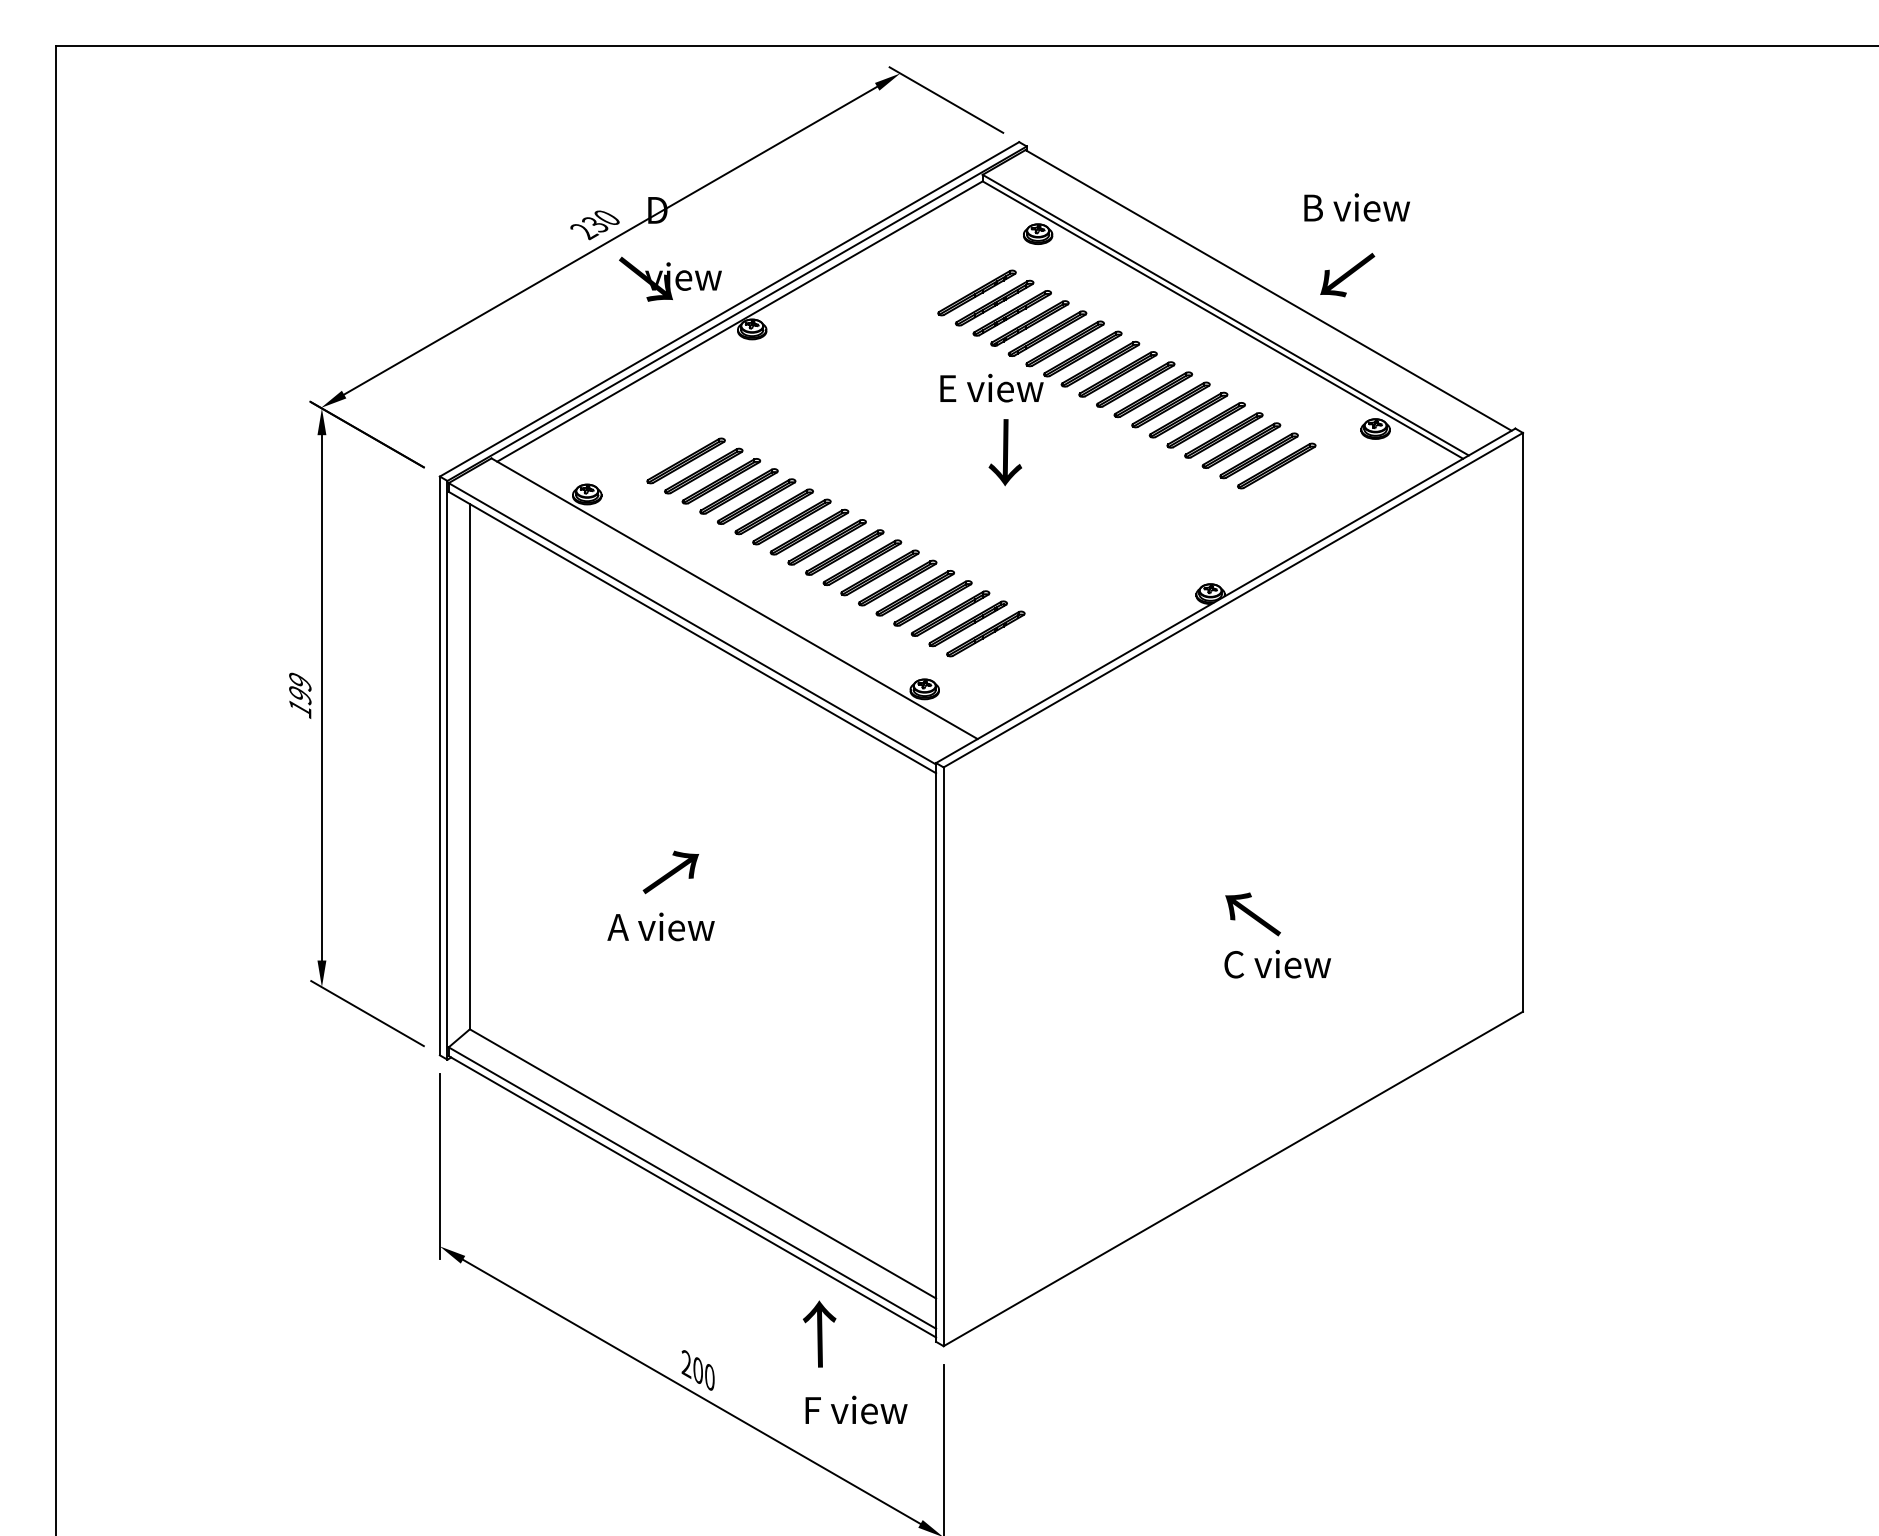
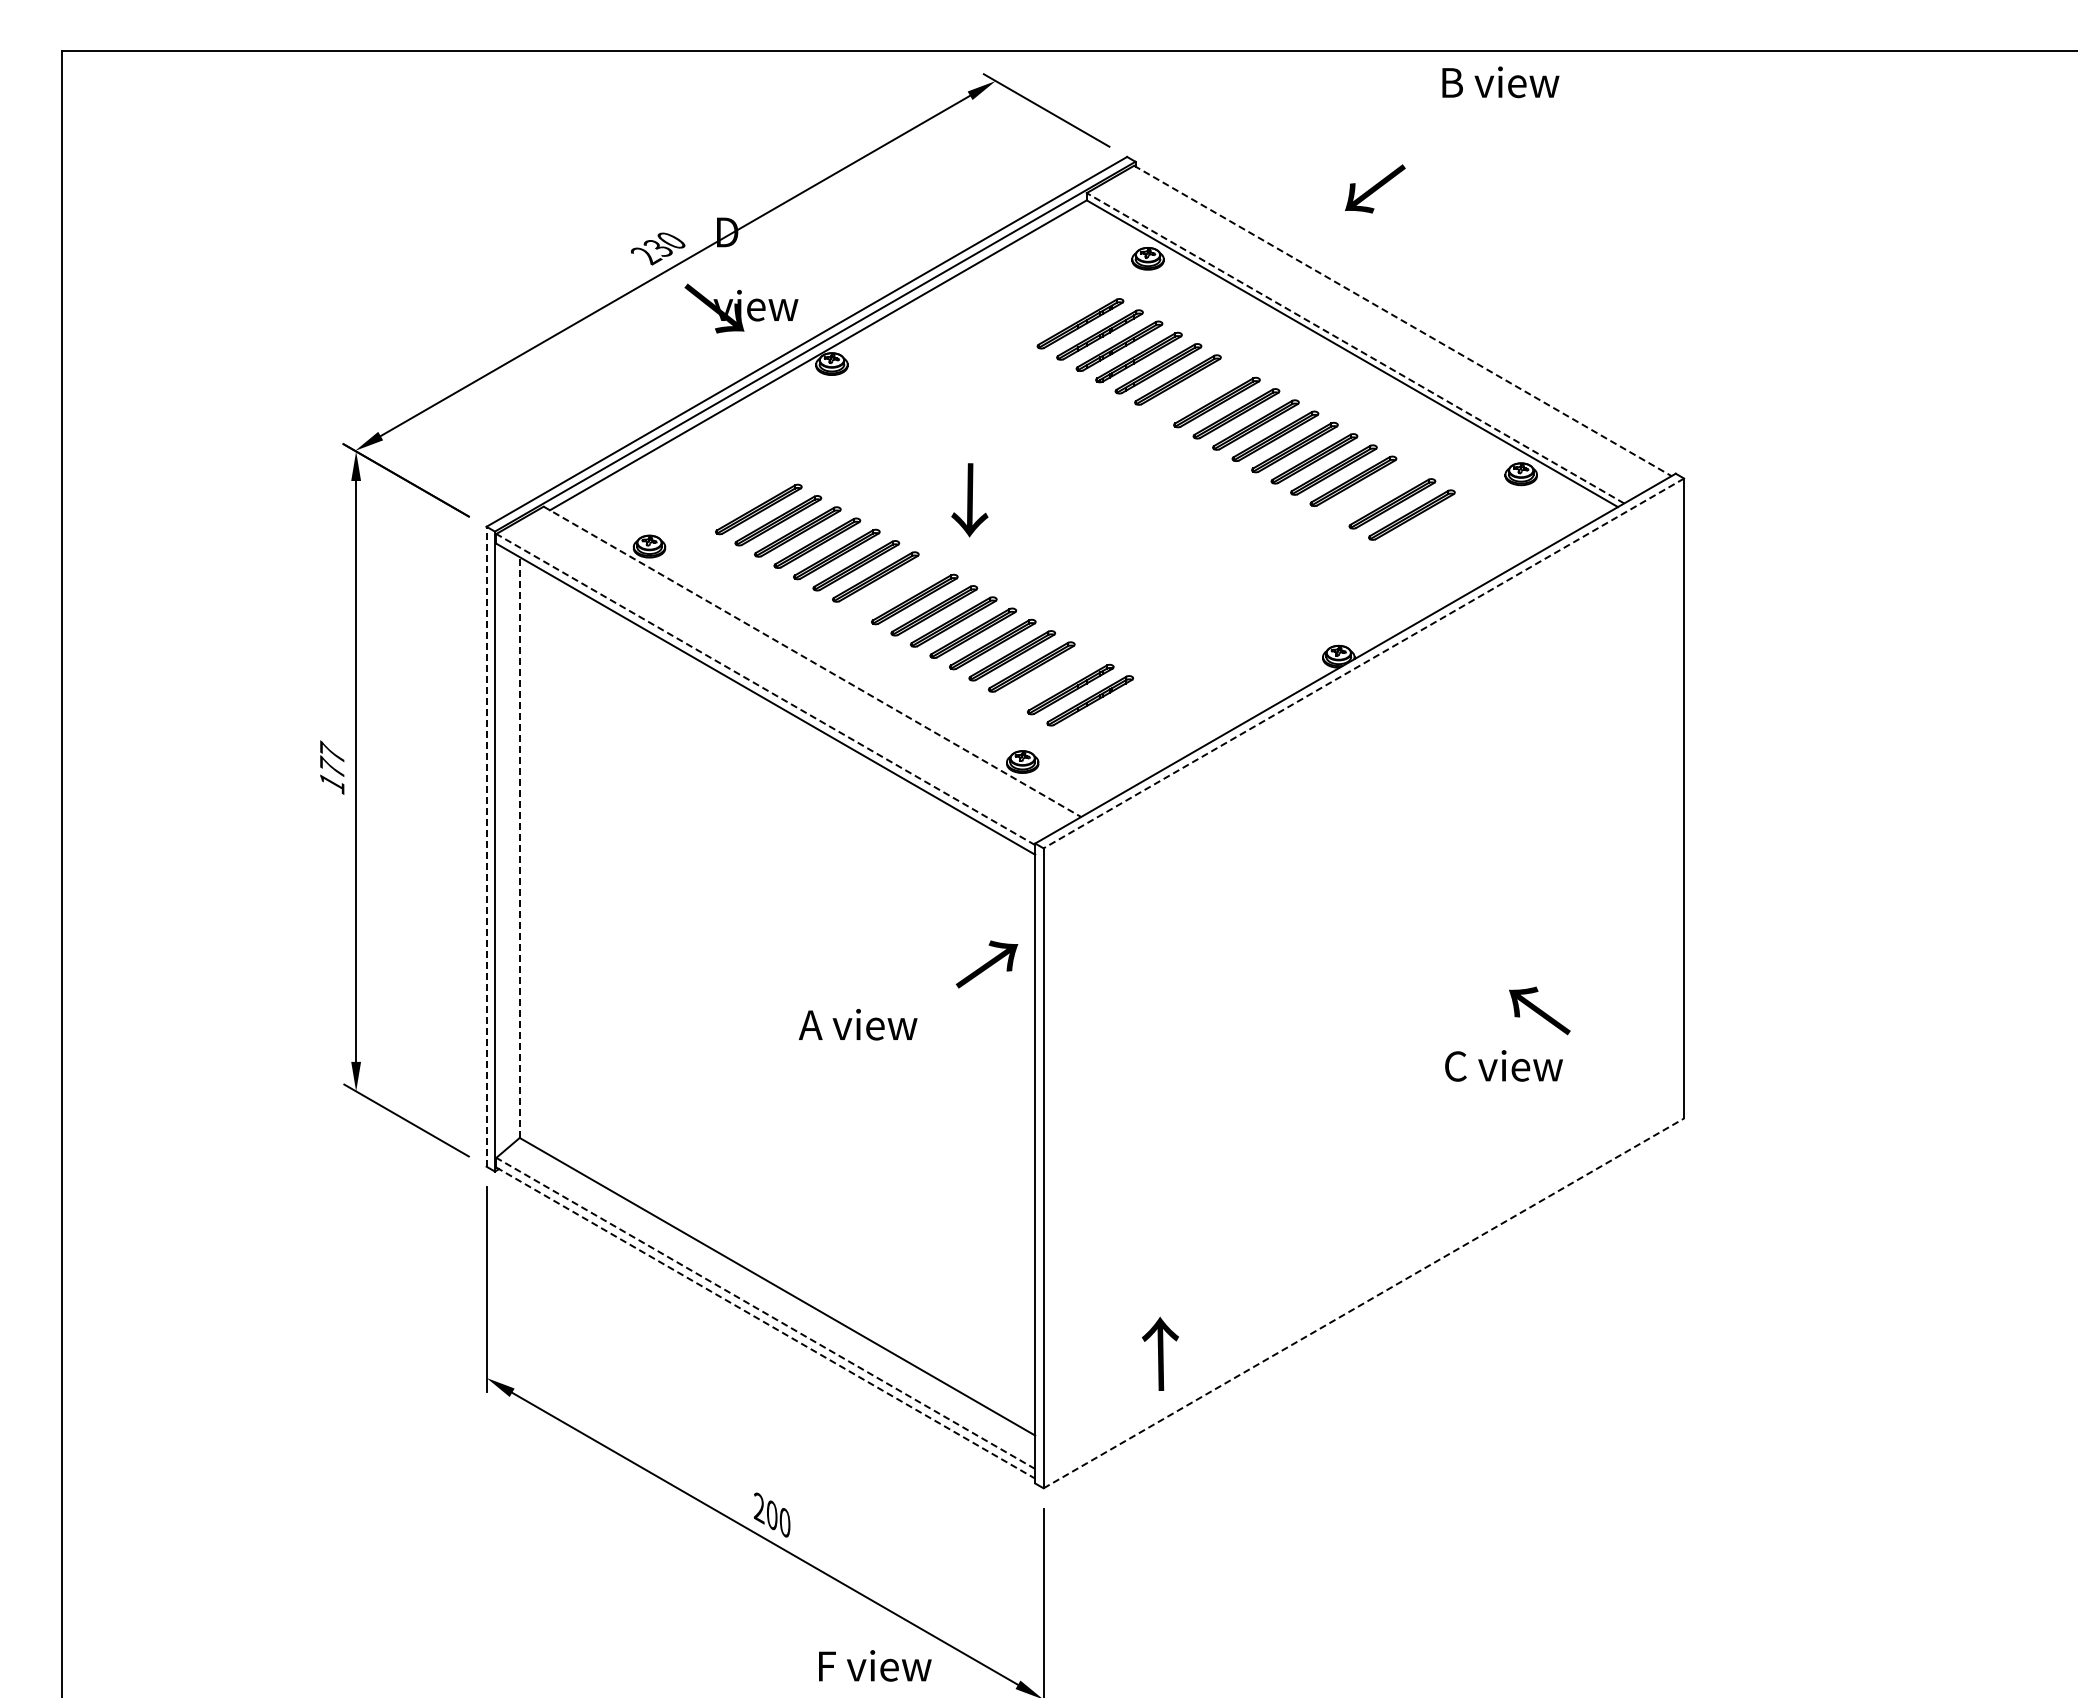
text: (1356, 207) -> (1500, 82), moved
text: (1347, 274) -> (1375, 188), moved
line: (1269, 290) -> (1403, 321), solid -> dashed
line: (1225, 315) -> (1355, 348), solid -> dashed
part: (1043, 372) -> (1154, 411), removed
part: (1241, 445) -> (1372, 492), removed
text: (1005, 452) -> (969, 500), moved
part: (809, 531) -> (895, 587), removed
line: (734, 599) -> (812, 662), solid -> dashed
line: (1232, 600) -> (1363, 663), solid -> dashed
part: (950, 612) -> (1051, 677), removed
line: (692, 623) -> (765, 689), solid -> dashed
text: (299, 687) -> (331, 759), 199 -> 177
line: (439, 765) -> (486, 846), solid -> dashed
line: (469, 766) -> (519, 847), solid -> dashed
text: (670, 872) -> (986, 964), moved
text: (1252, 914) -> (1539, 1010), moved
text: (660, 926) -> (857, 1024), moved
text: (1277, 963) -> (1503, 1065), moved
line: (1232, 1179) -> (1363, 1303), solid -> dashed
line: (692, 1188) -> (765, 1313), solid -> dashed
line: (693, 1197) -> (766, 1323), solid -> dashed
text: (819, 1333) -> (1160, 1353), moved
text: (856, 1409) -> (875, 1665), moved

